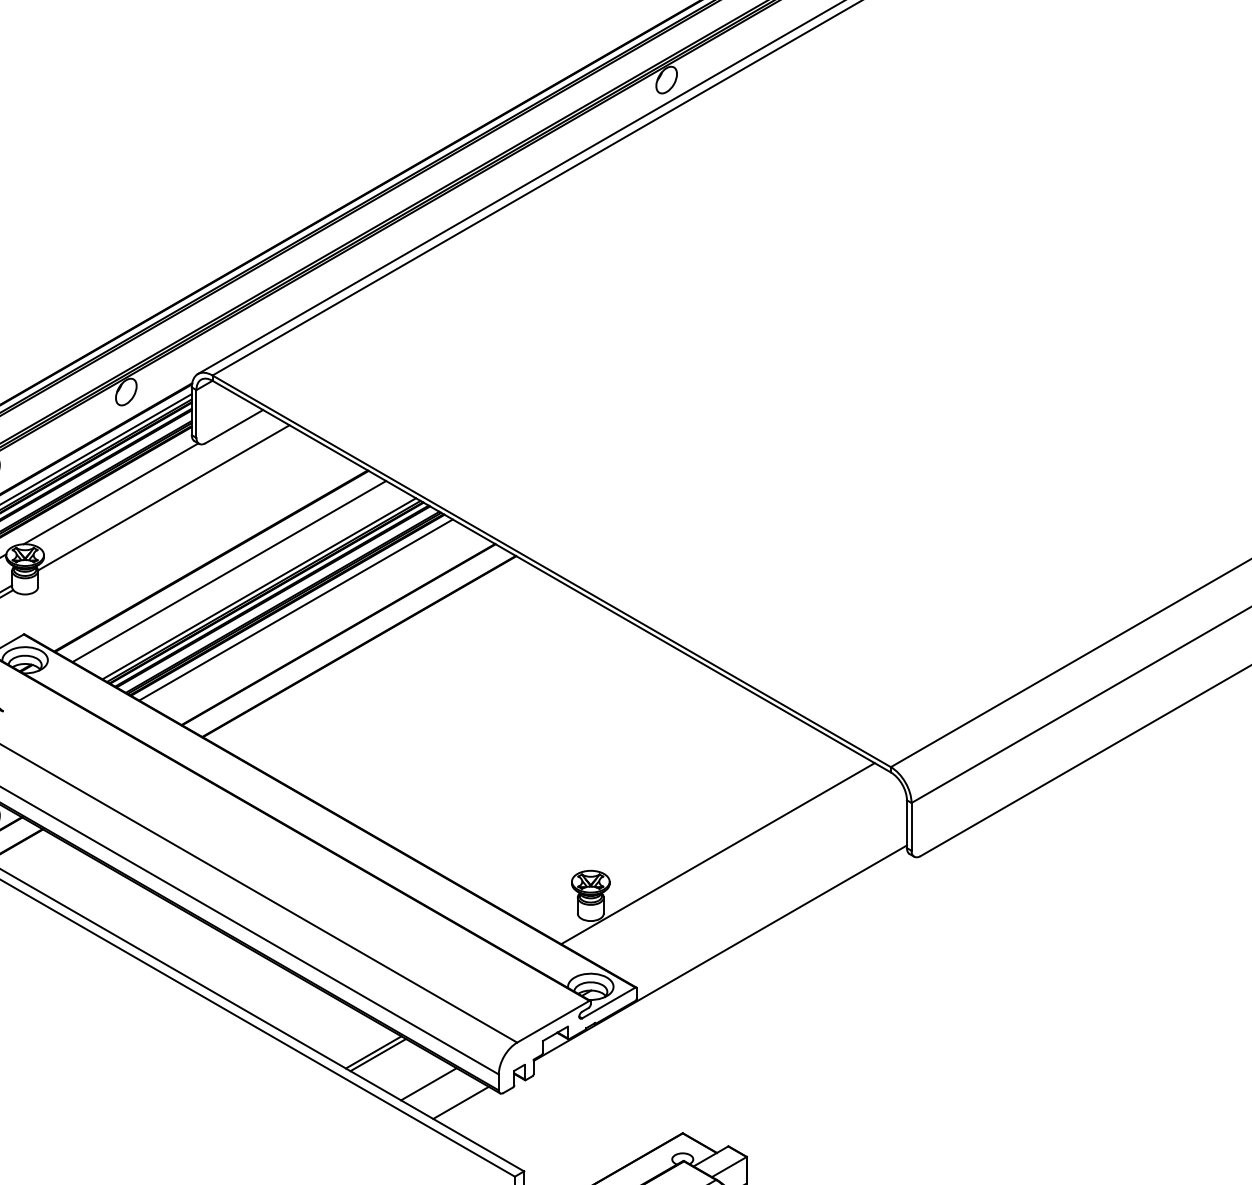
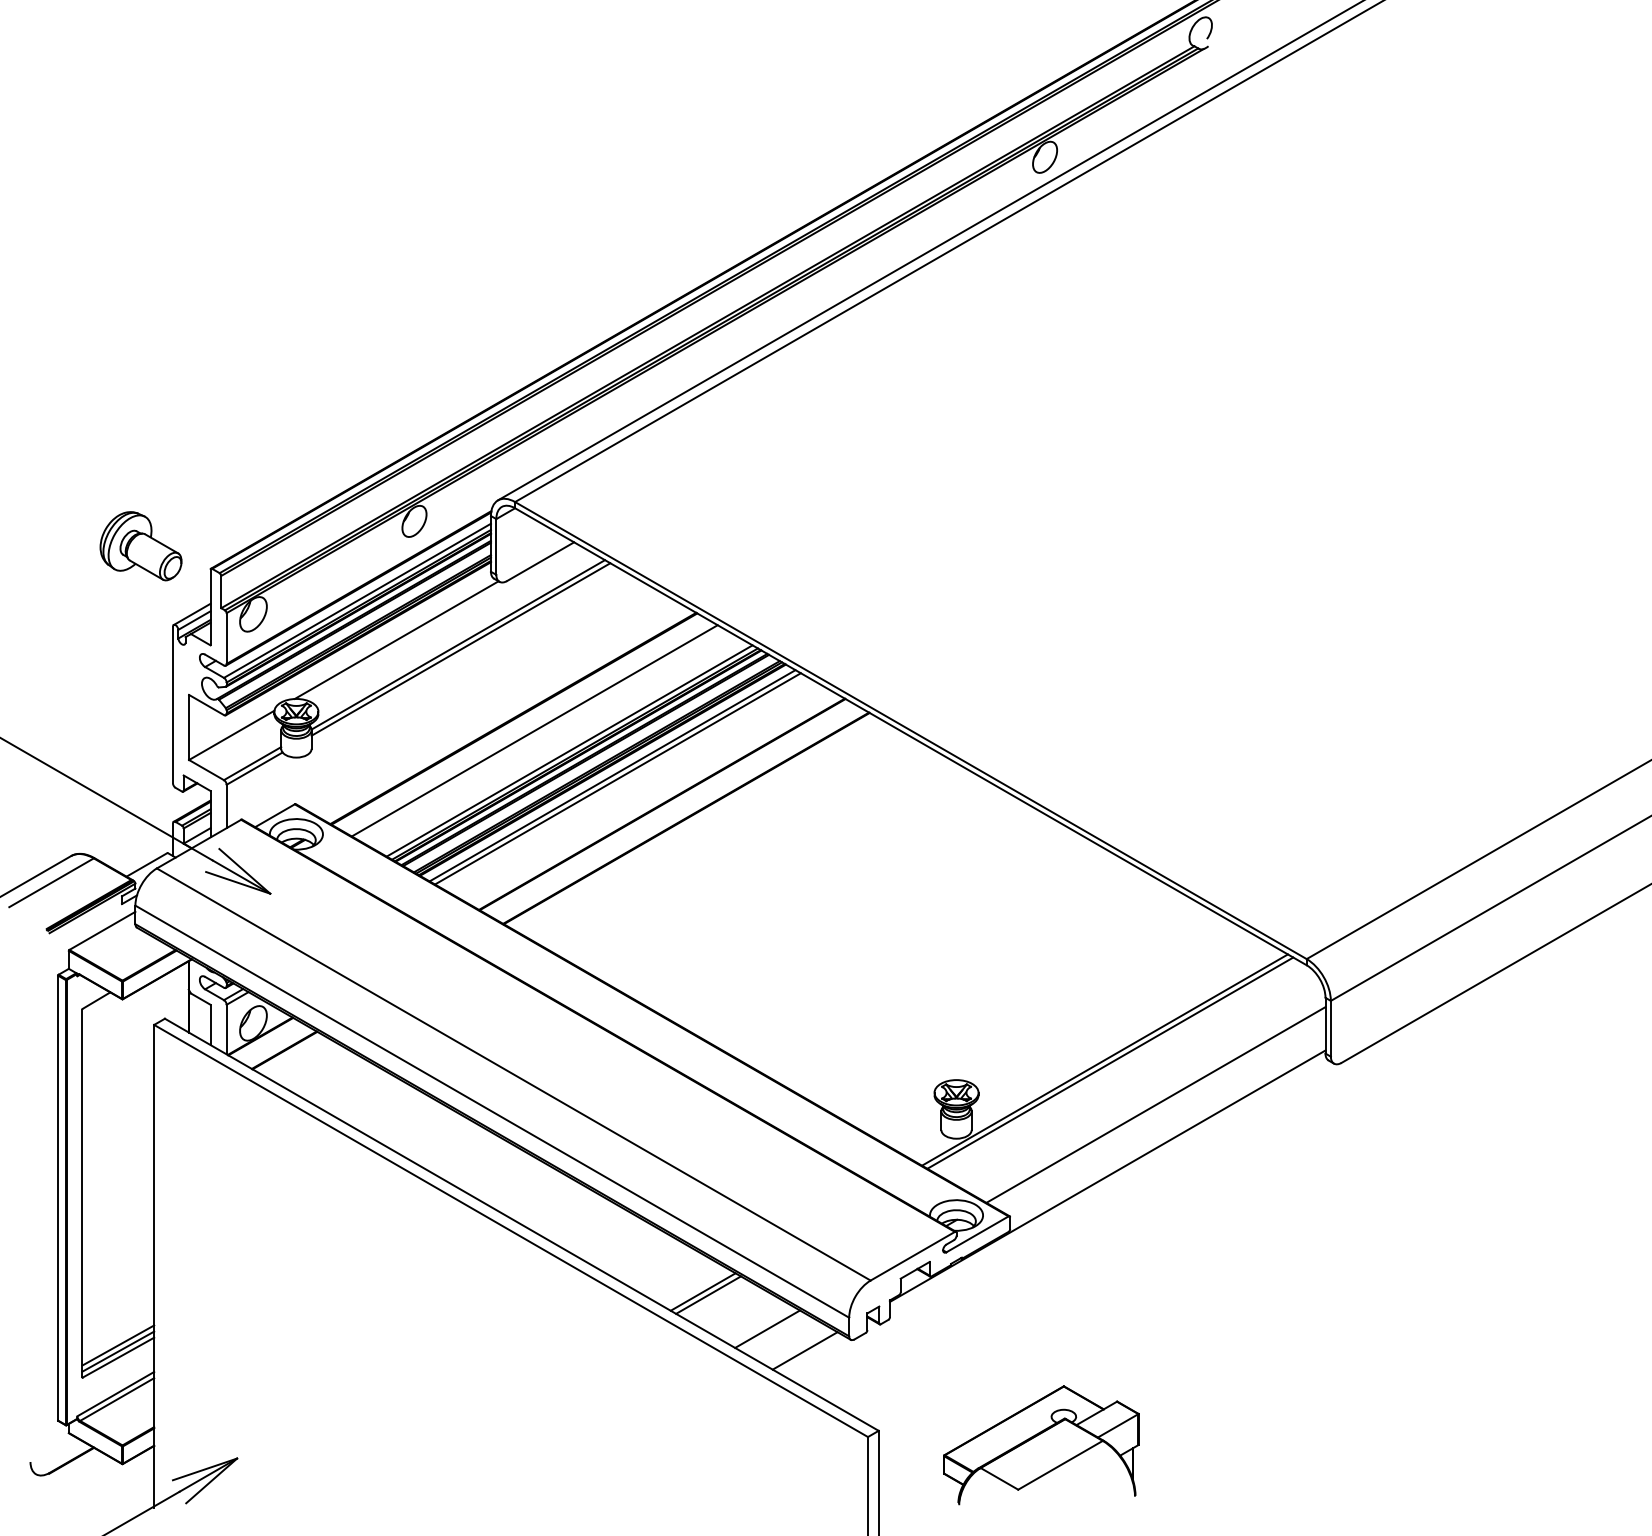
line: (165, 501) -> (460, 649), added
line: (300, 612) -> (617, 778), added
line: (722, 855) -> (1110, 1062), added
line: (761, 891) -> (1155, 1104), added

